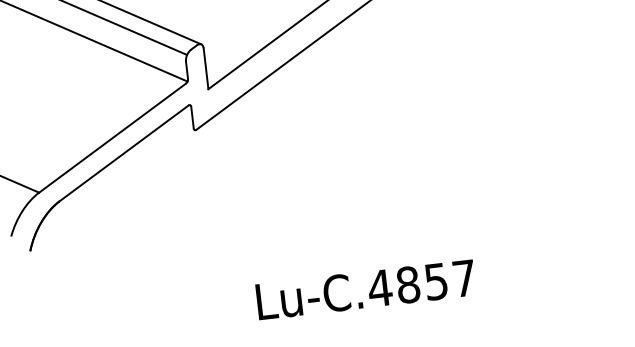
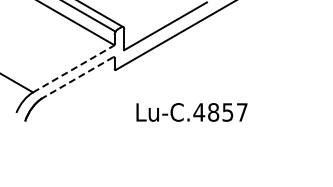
line: (113, 138) -> (73, 69), solid -> dashed
line: (124, 153) -> (78, 77), solid -> dashed
text: (365, 290) -> (191, 112), moved

